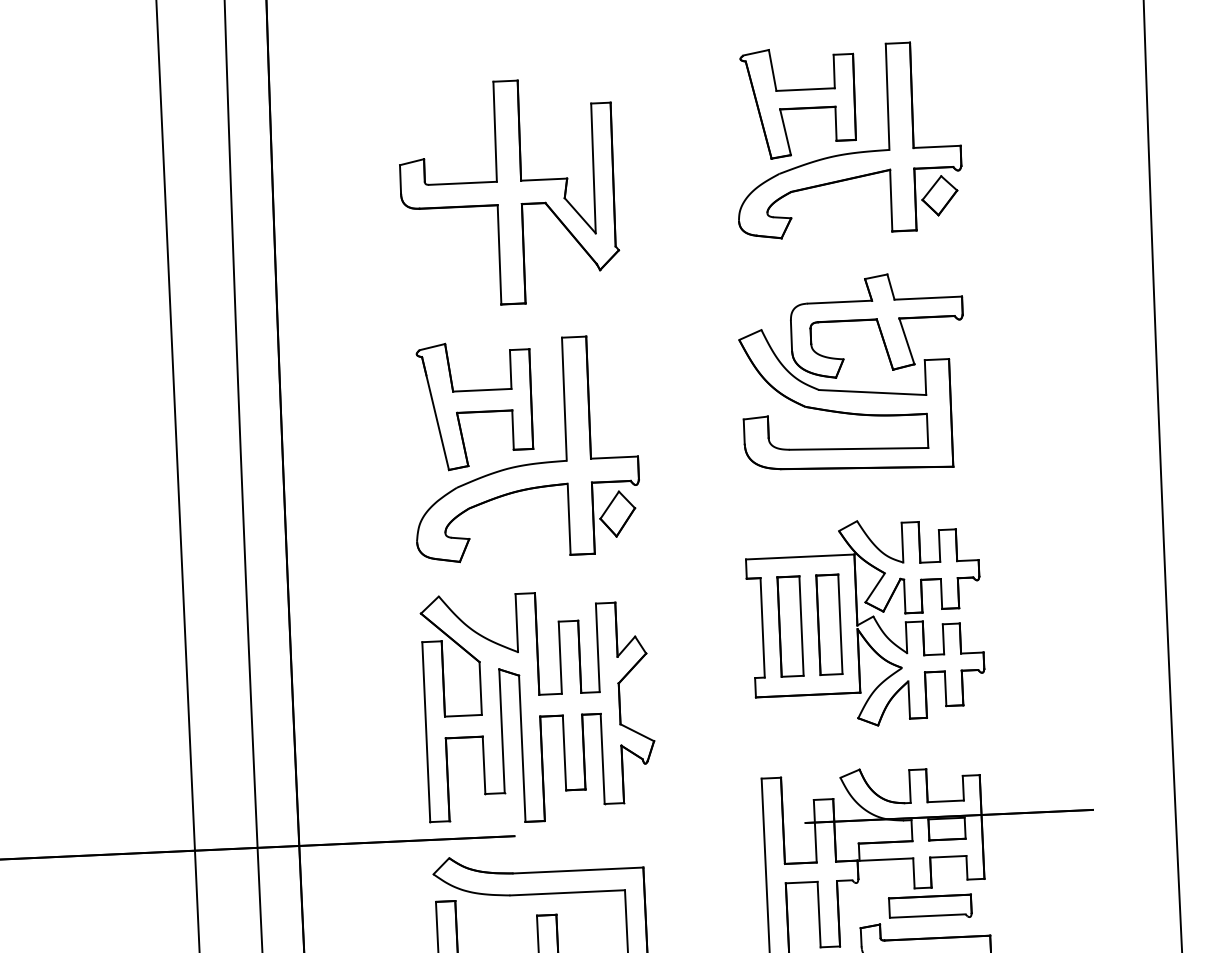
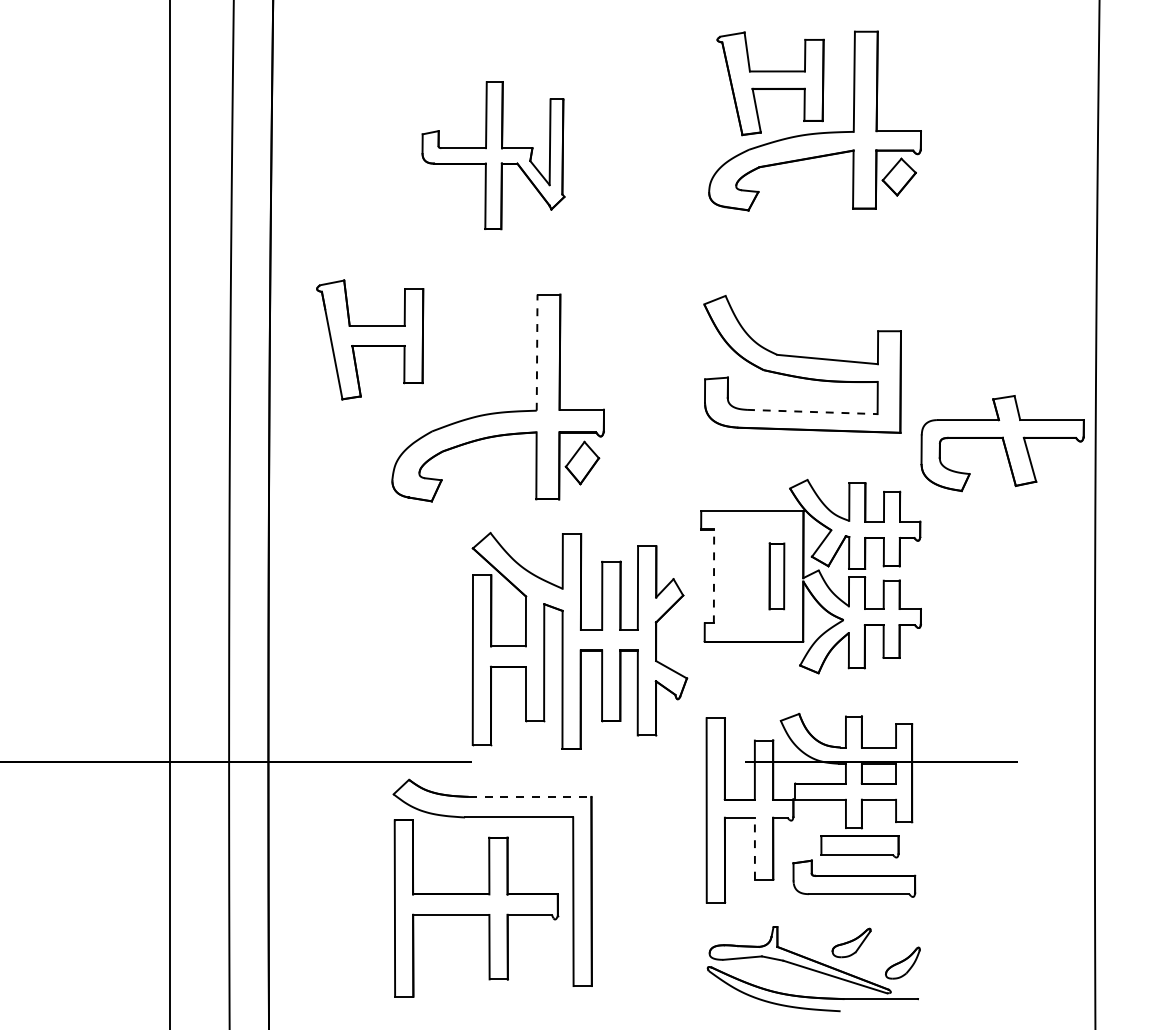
part: (508, 192) -> (493, 155), size x0.7
part: (876, 325) -> (1002, 443), moved
line: (564, 399) -> (537, 352), solid -> dashed
part: (475, 405) -> (370, 339), moved
line: (859, 449) -> (812, 412), solid -> dashed
part: (828, 624) -> (776, 576), size x0.7
part: (789, 626) -> (739, 576), removed
line: (763, 627) -> (714, 576), solid -> dashed
part: (538, 706) -> (579, 640), moved
line: (578, 870) -> (530, 796), solid -> dashed
line: (818, 914) -> (754, 848), solid -> dashed

